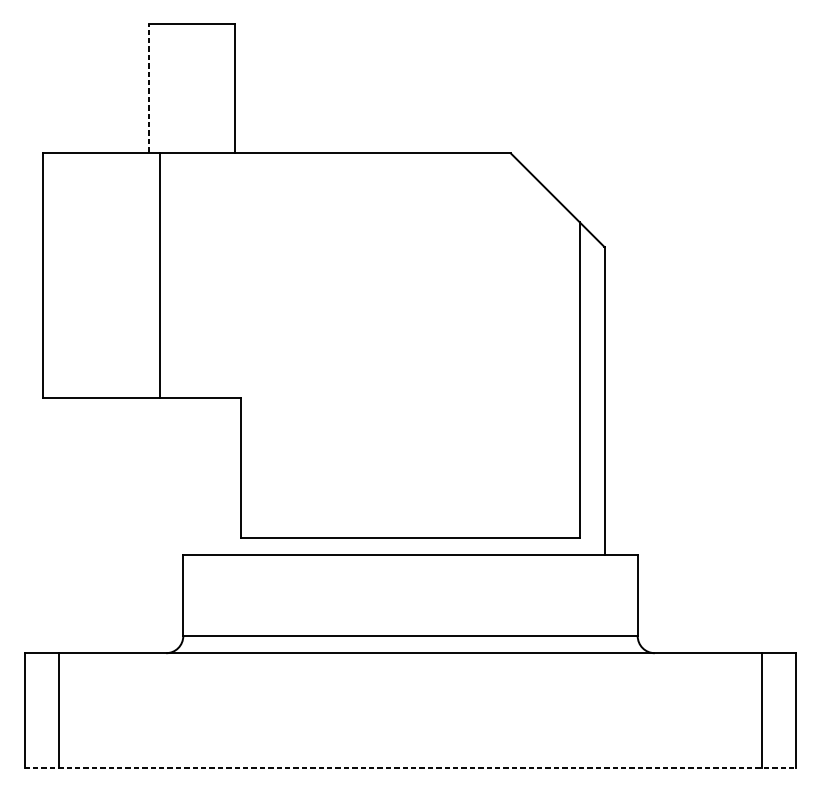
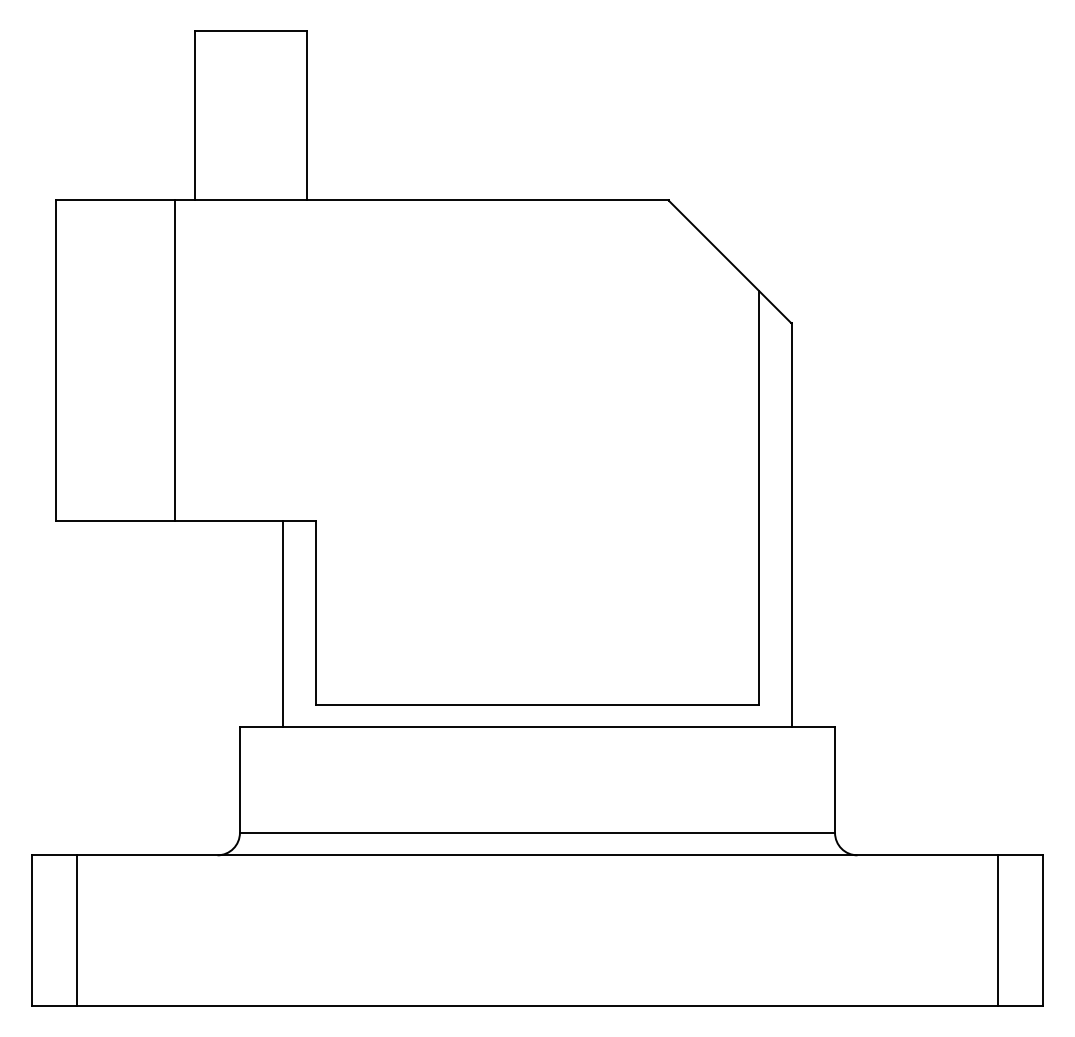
line: (149, 87) -> (195, 114), dashed -> solid
line: (160, 274) -> (175, 359), moved
line: (215, 476) -> (282, 623), added
line: (411, 767) -> (538, 1005), dashed -> solid

